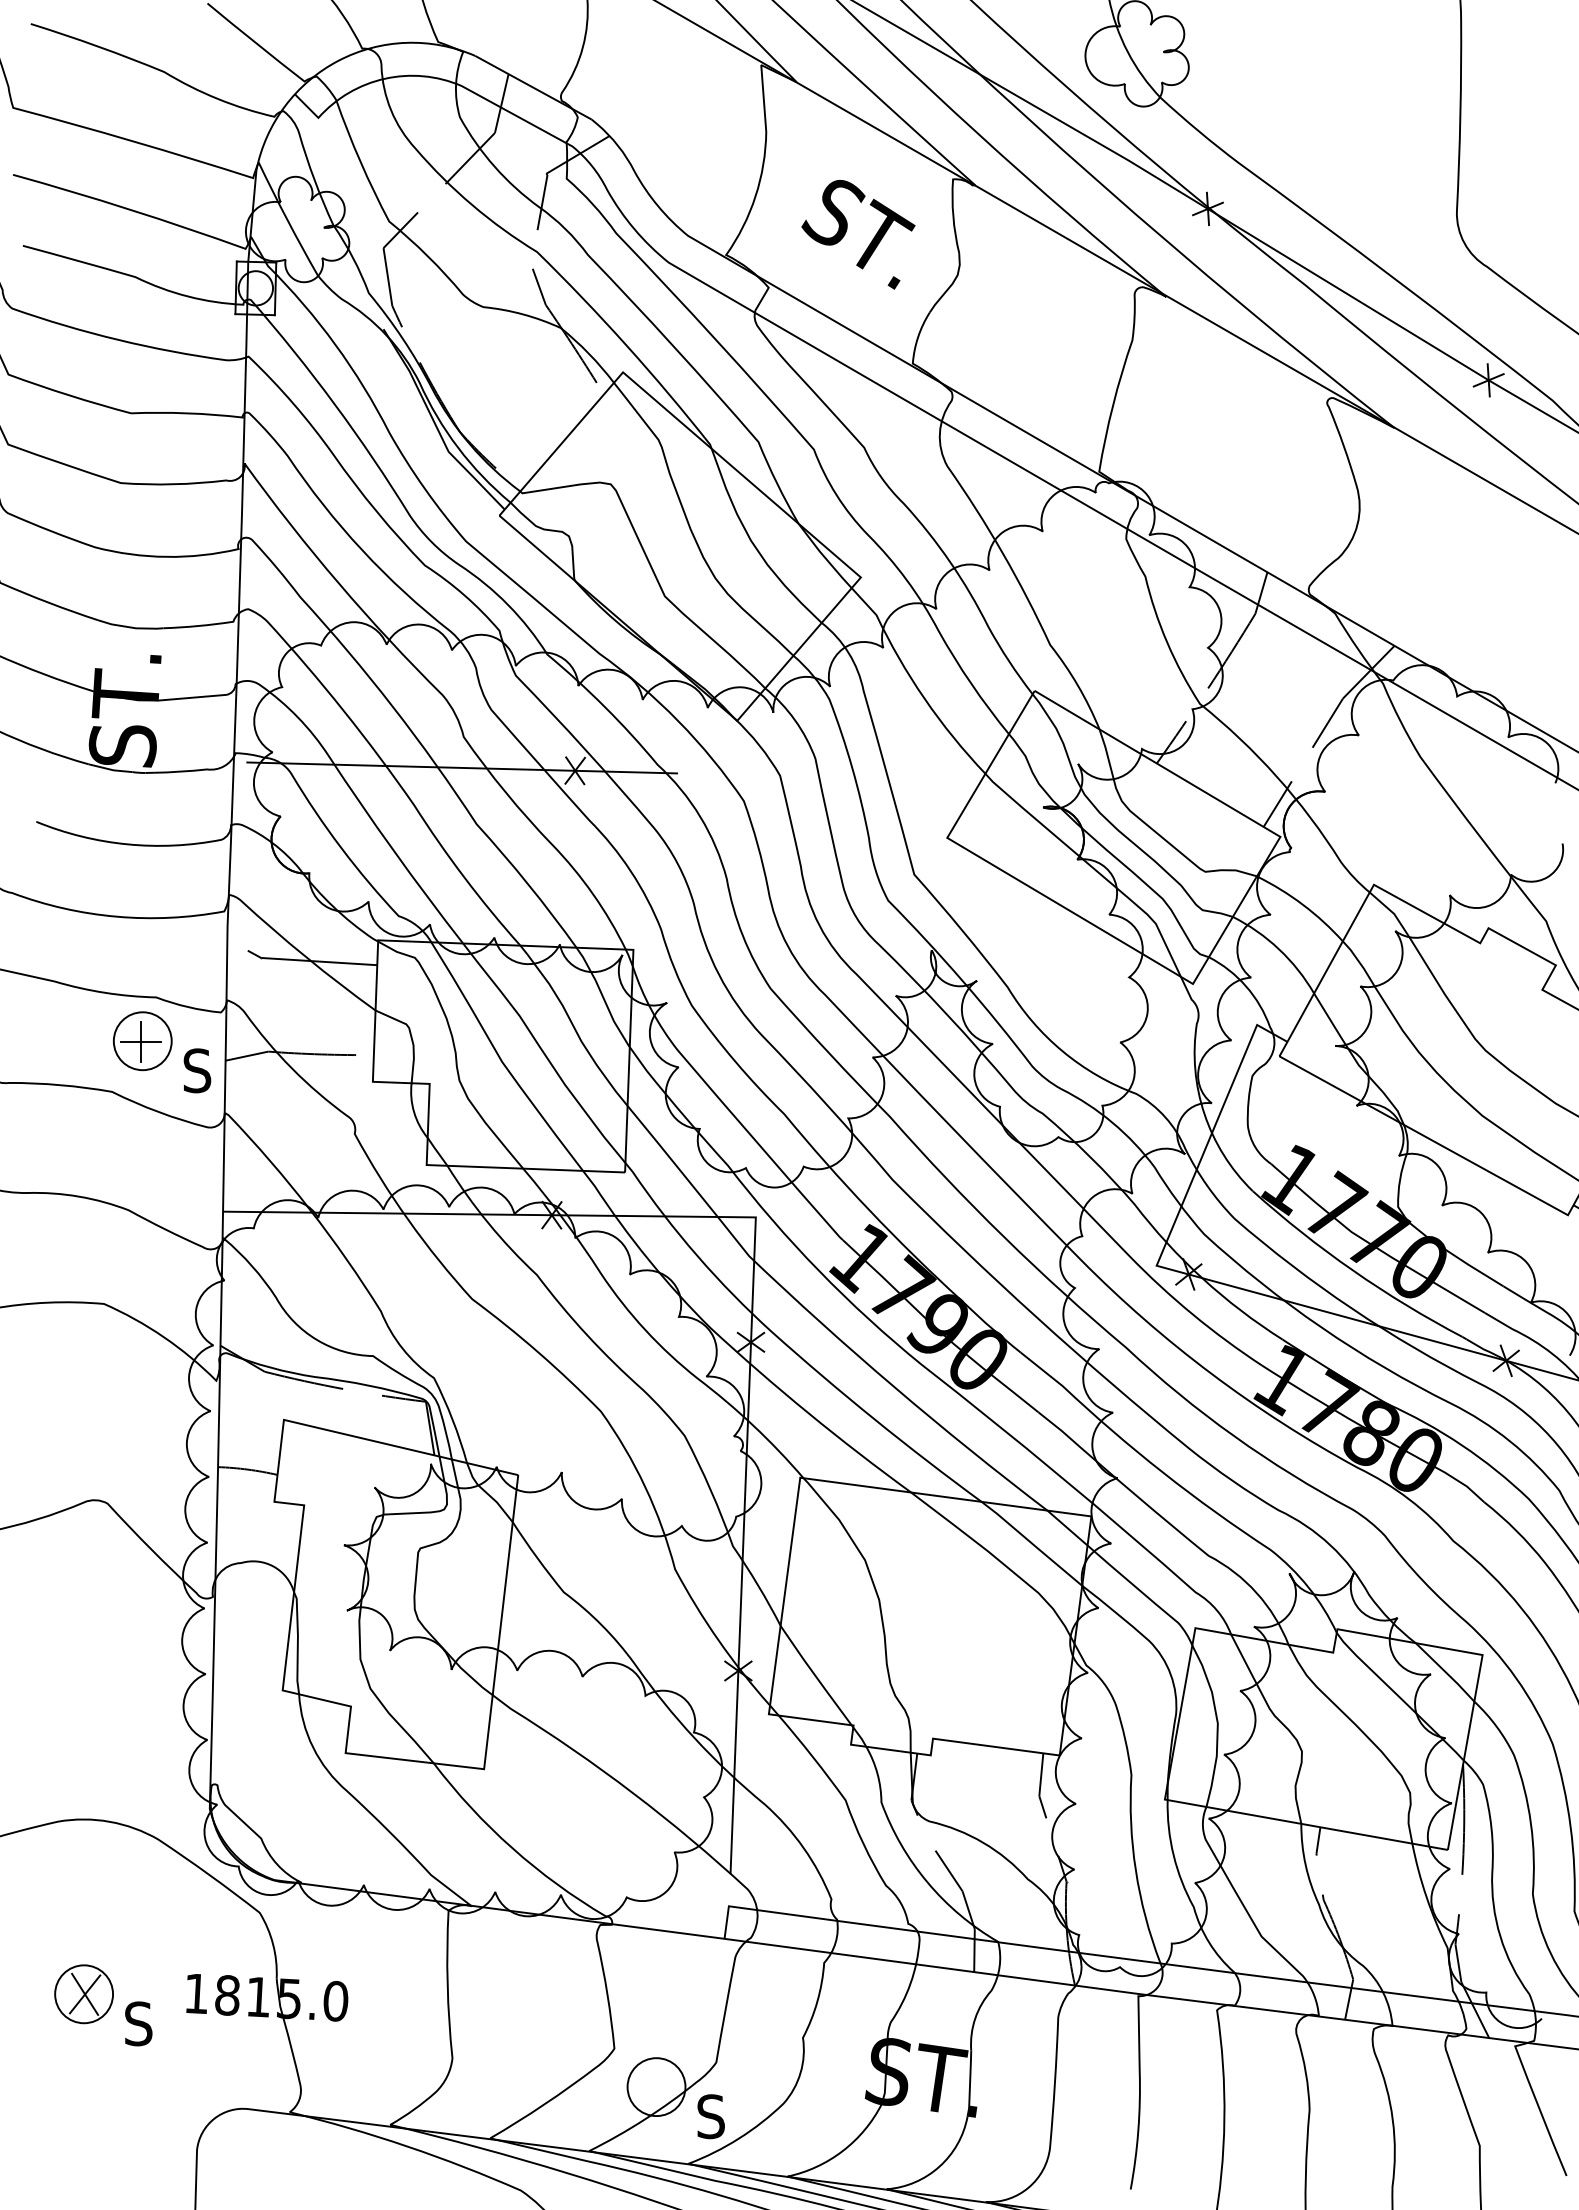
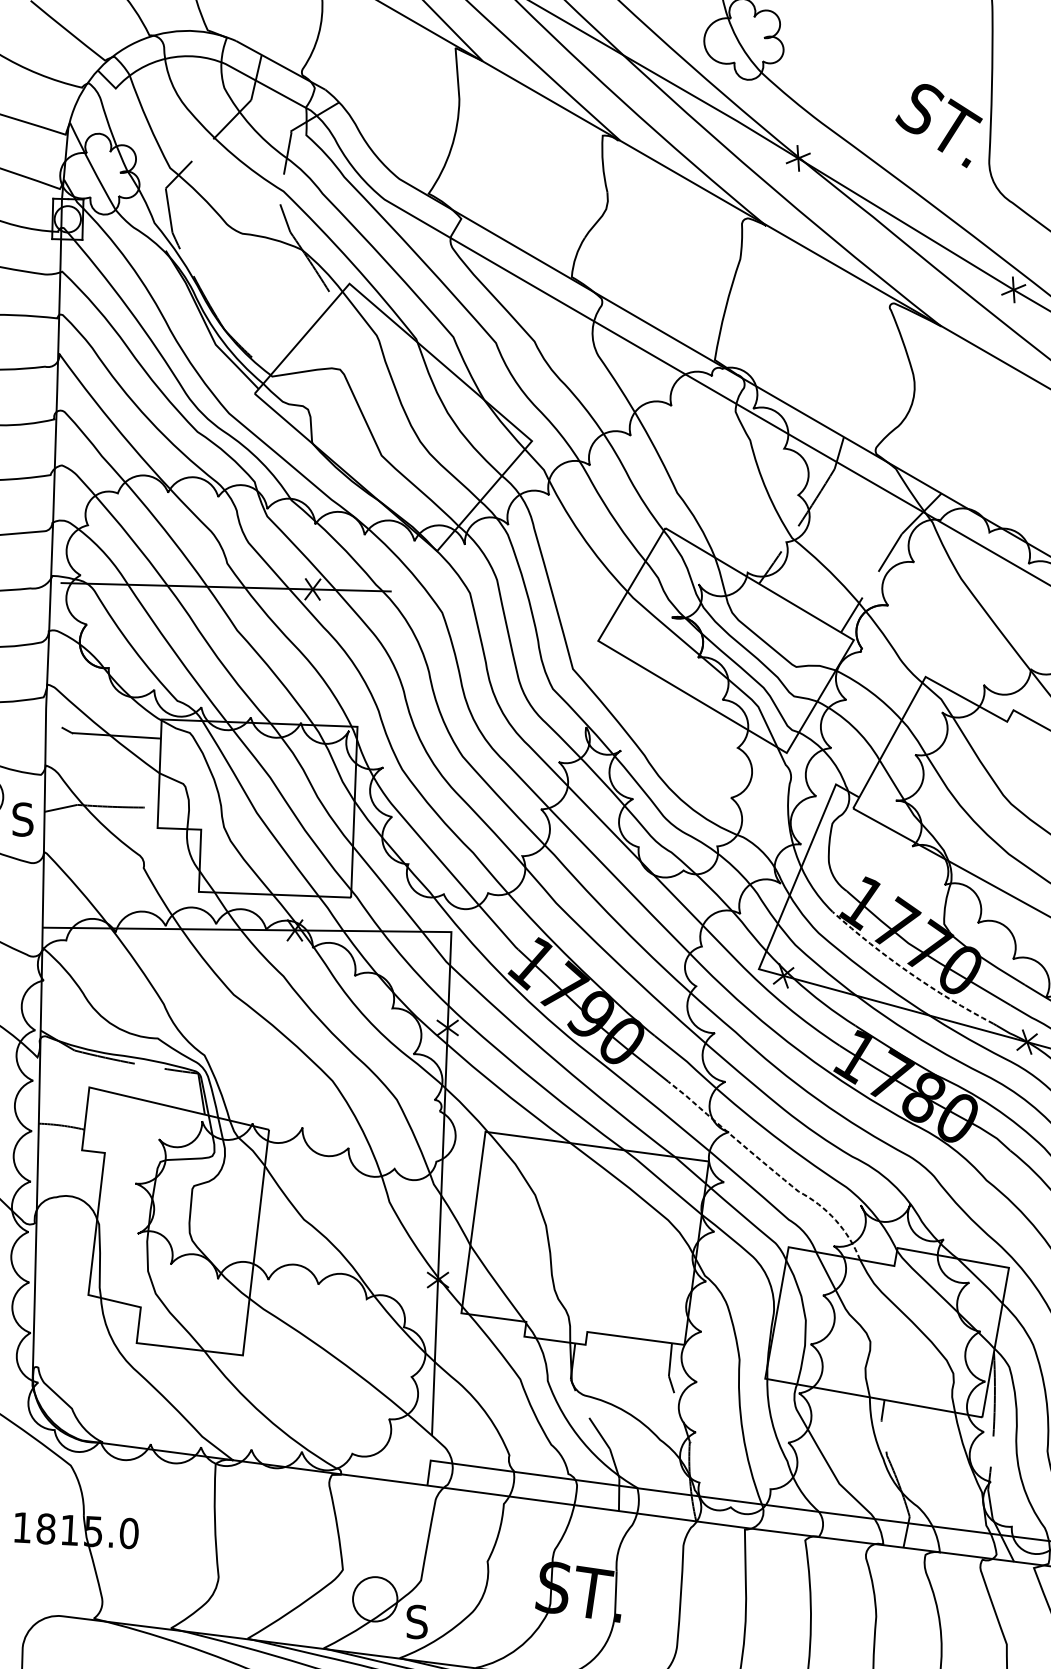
text: (858, 234) -> (939, 125), moved
line: (1353, 1270) -> (909, 972), solid -> dashed
line: (1175, 1528) -> (773, 1170), solid -> dashed

